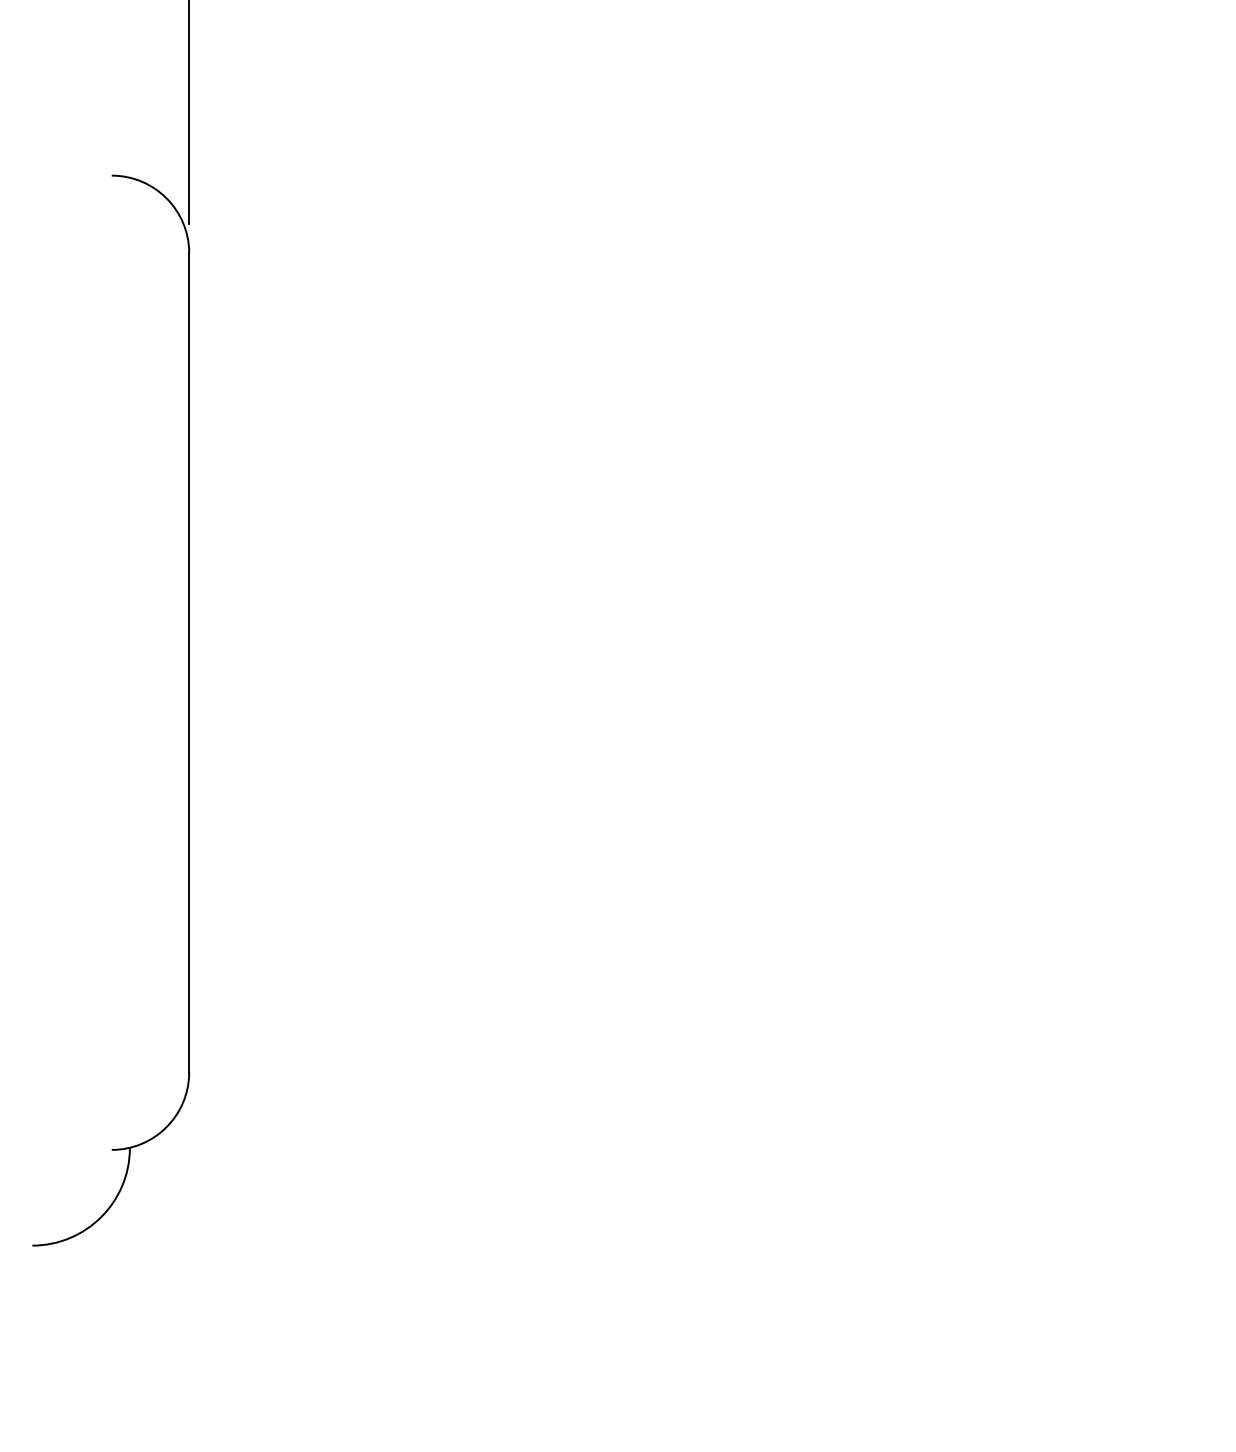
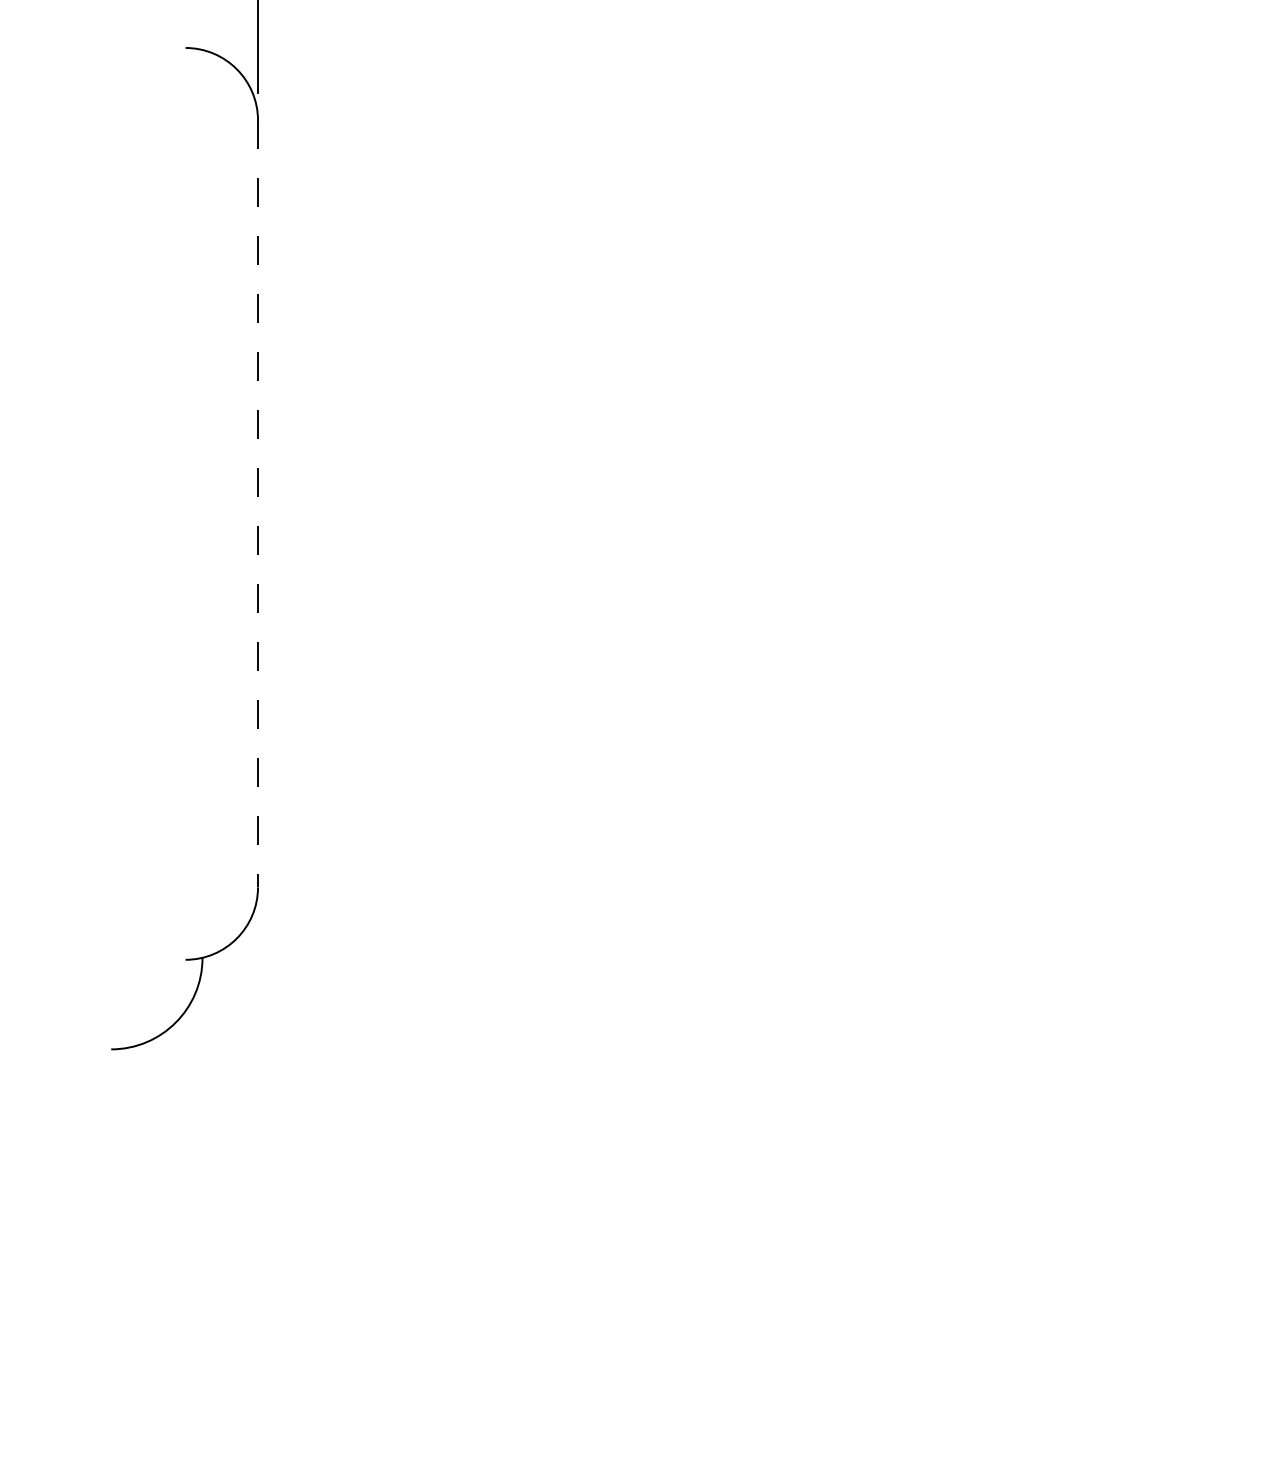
line: (189, 663) -> (258, 504), solid -> dashed

